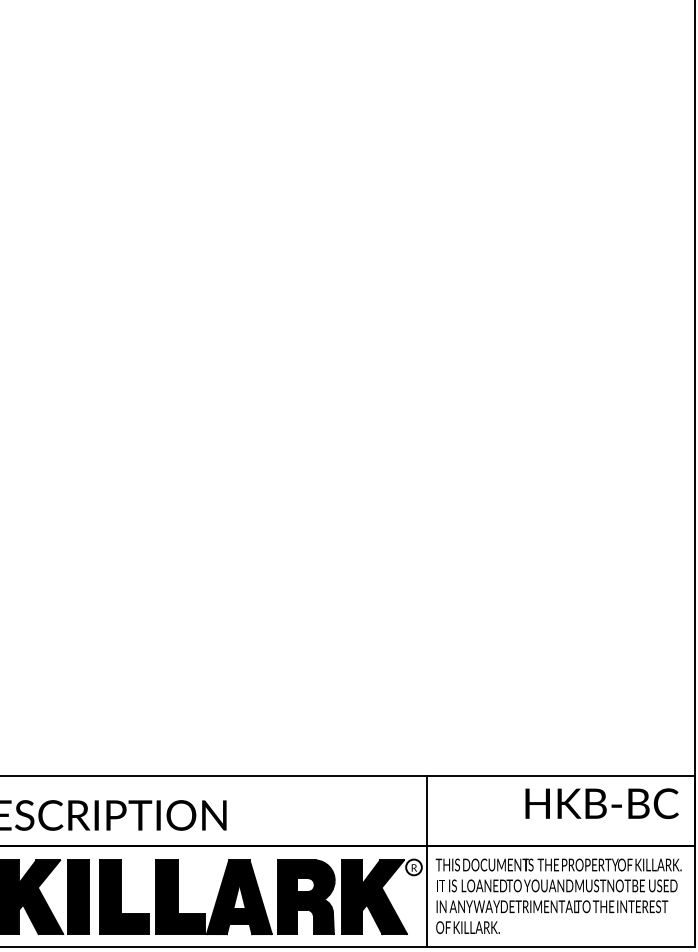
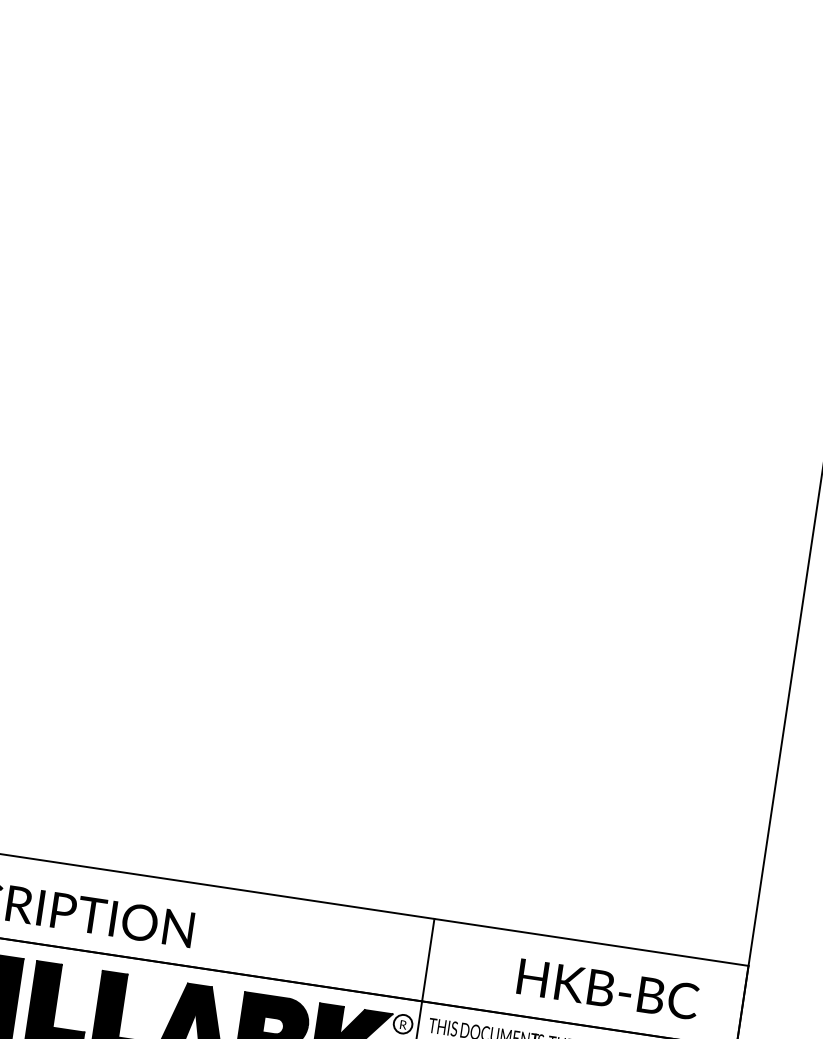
text: (601, 803) -> (607, 989), moved

